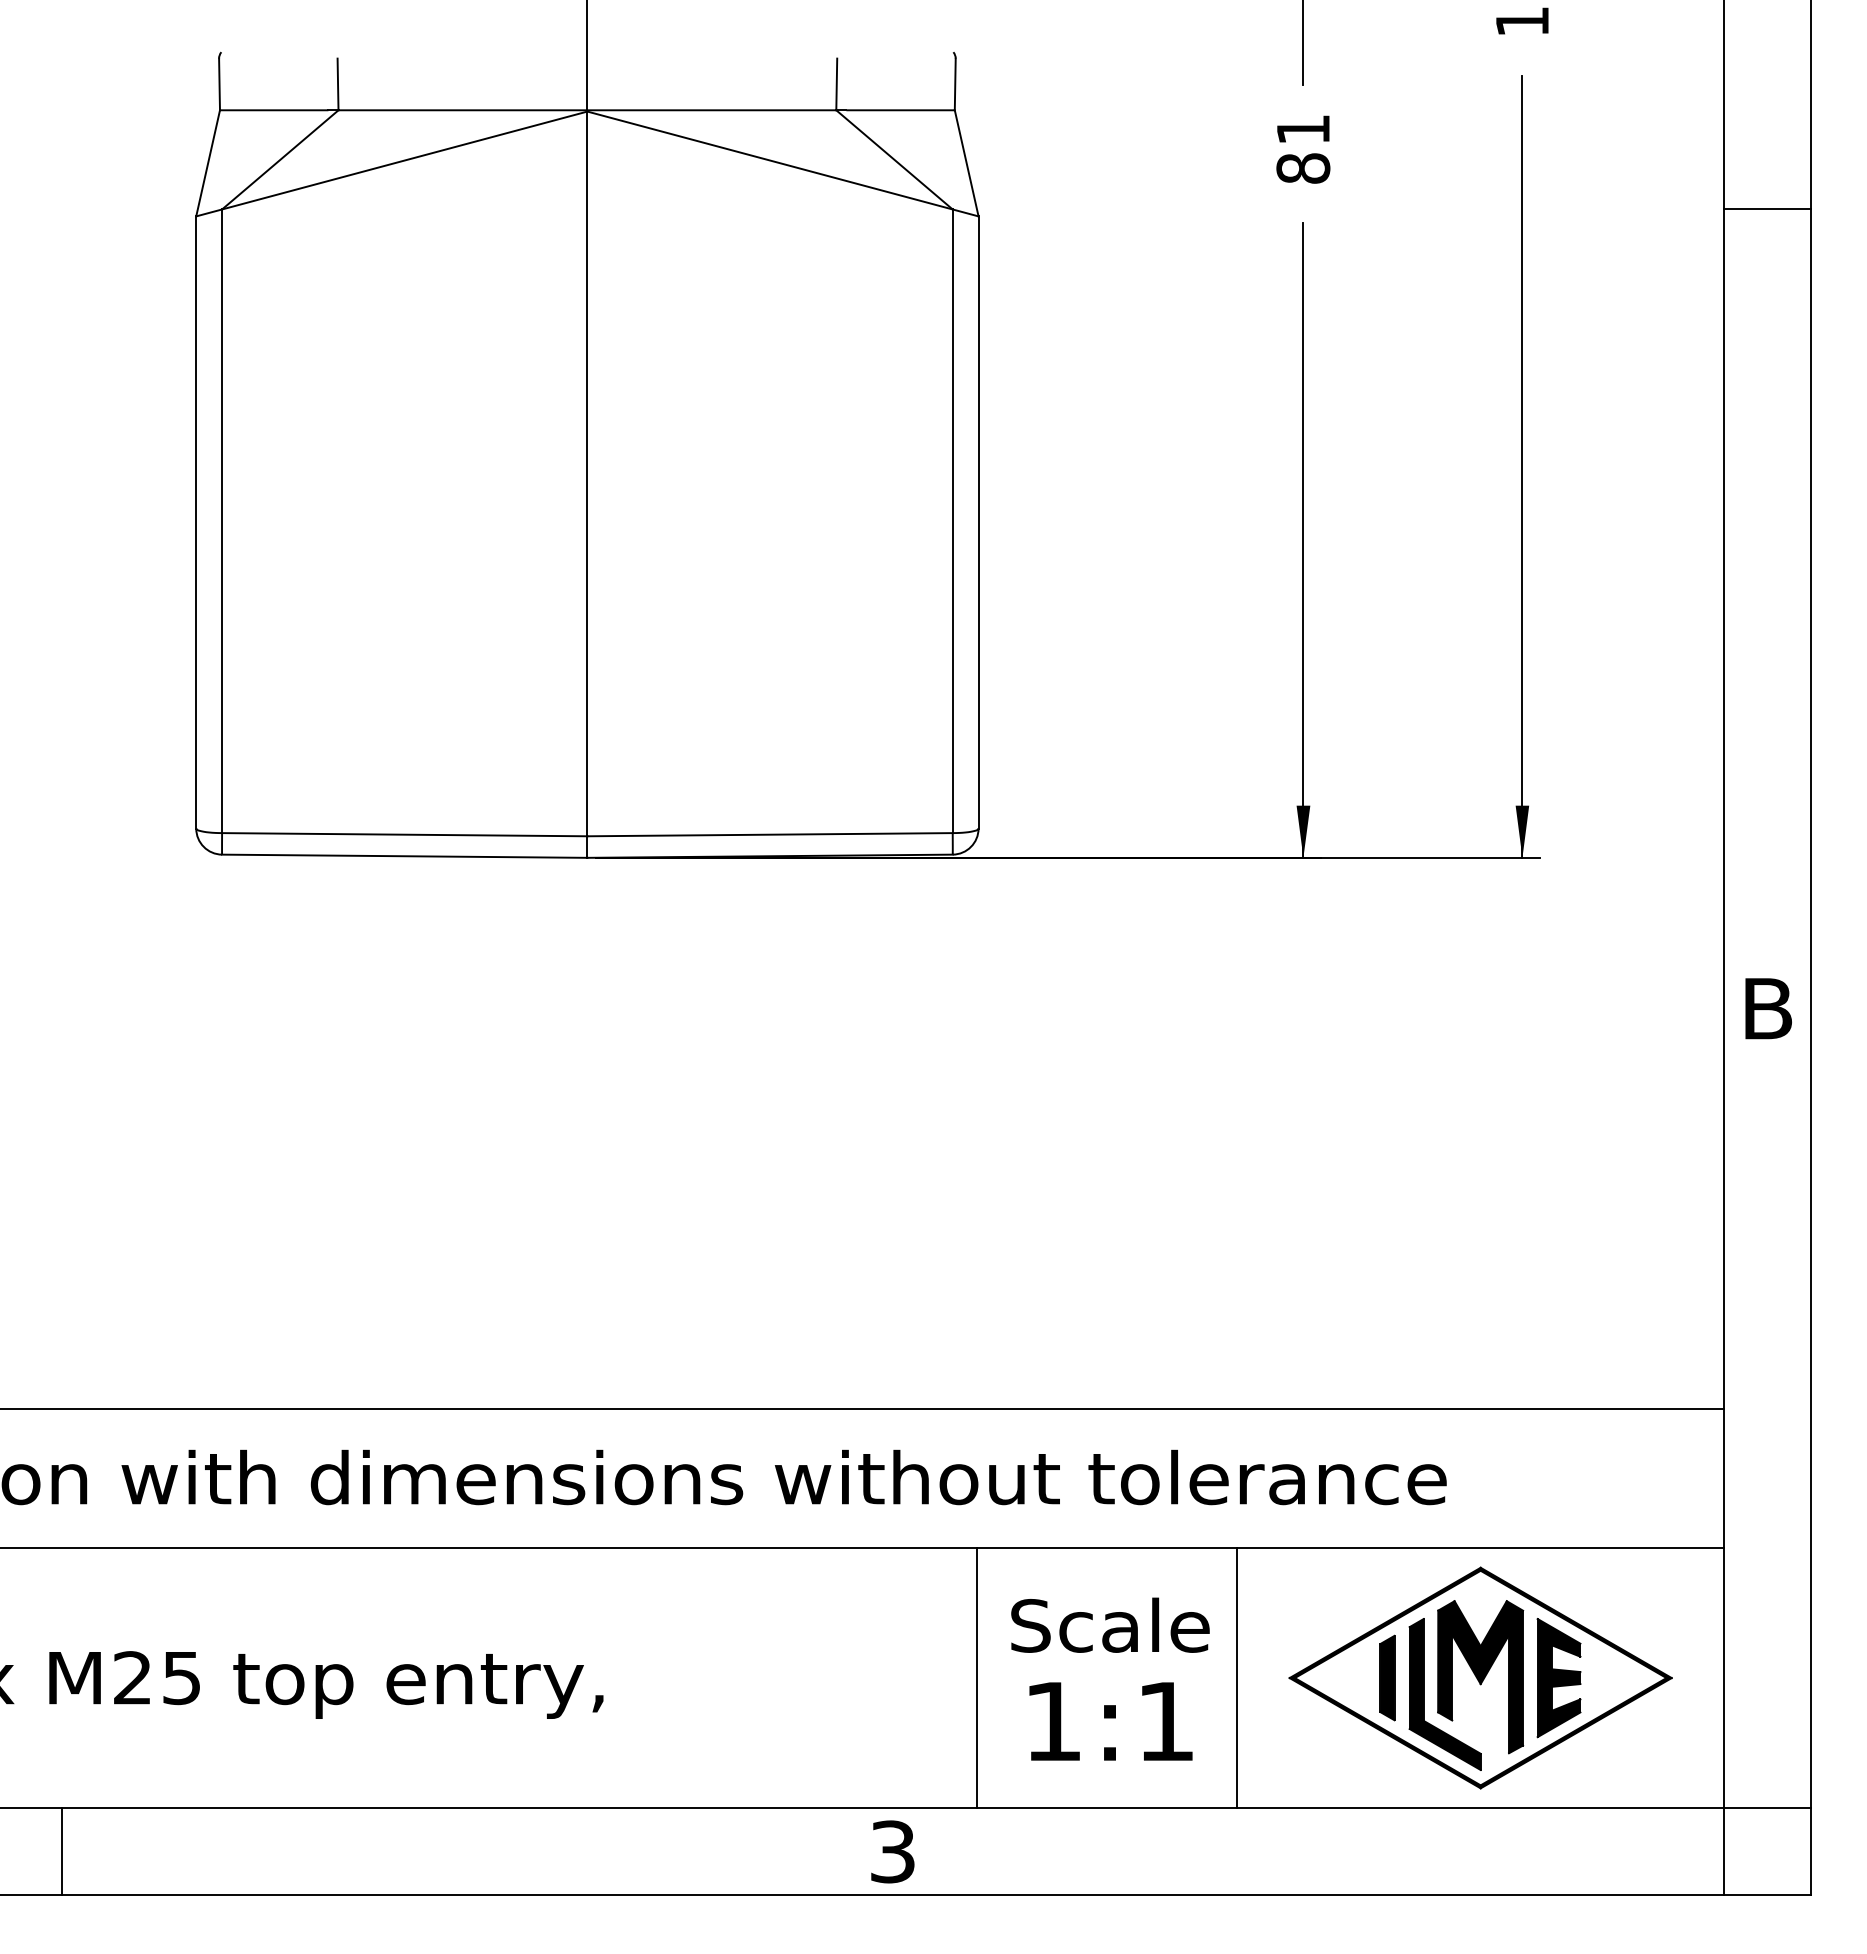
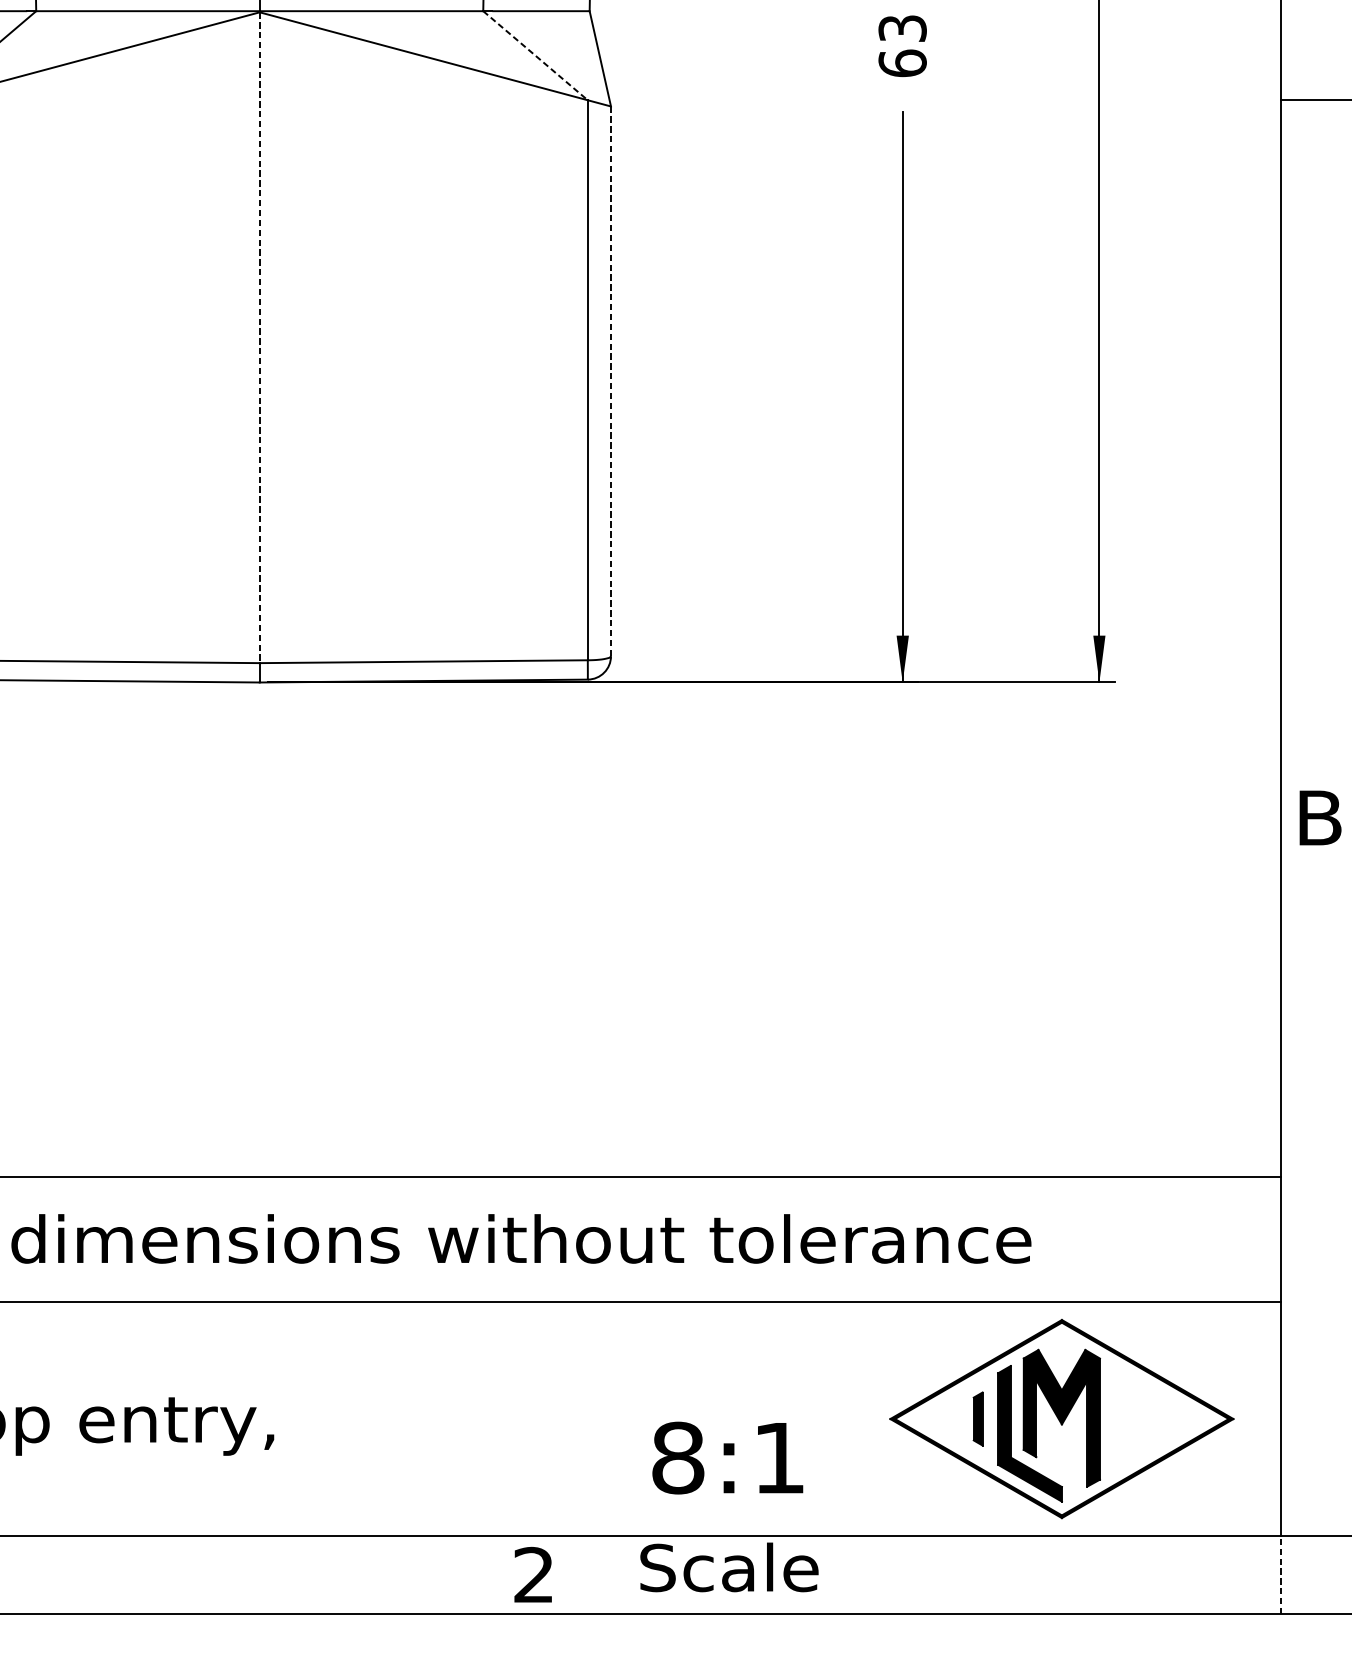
text: (1303, 149) -> (902, 46), 81 -> 63
line: (894, 160) -> (535, 56), solid -> dashed
line: (587, 474) -> (259, 338), solid -> dashed
line: (978, 522) -> (610, 381), solid -> dashed
text: (1110, 1624) -> (729, 1566), moved
line: (976, 1677) -> (609, 1418), removed
line: (1237, 1677) -> (843, 1418), removed
part: (1387, 1677) -> (978, 1418), size x0.7
part: (1558, 1678) -> (1131, 1419), removed
text: (1053, 1721) -> (678, 1458), 1:1 -> 8:1
text: (892, 1851) -> (533, 1574), 3 -> 2
line: (1724, 1851) -> (1280, 1574), solid -> dashed

